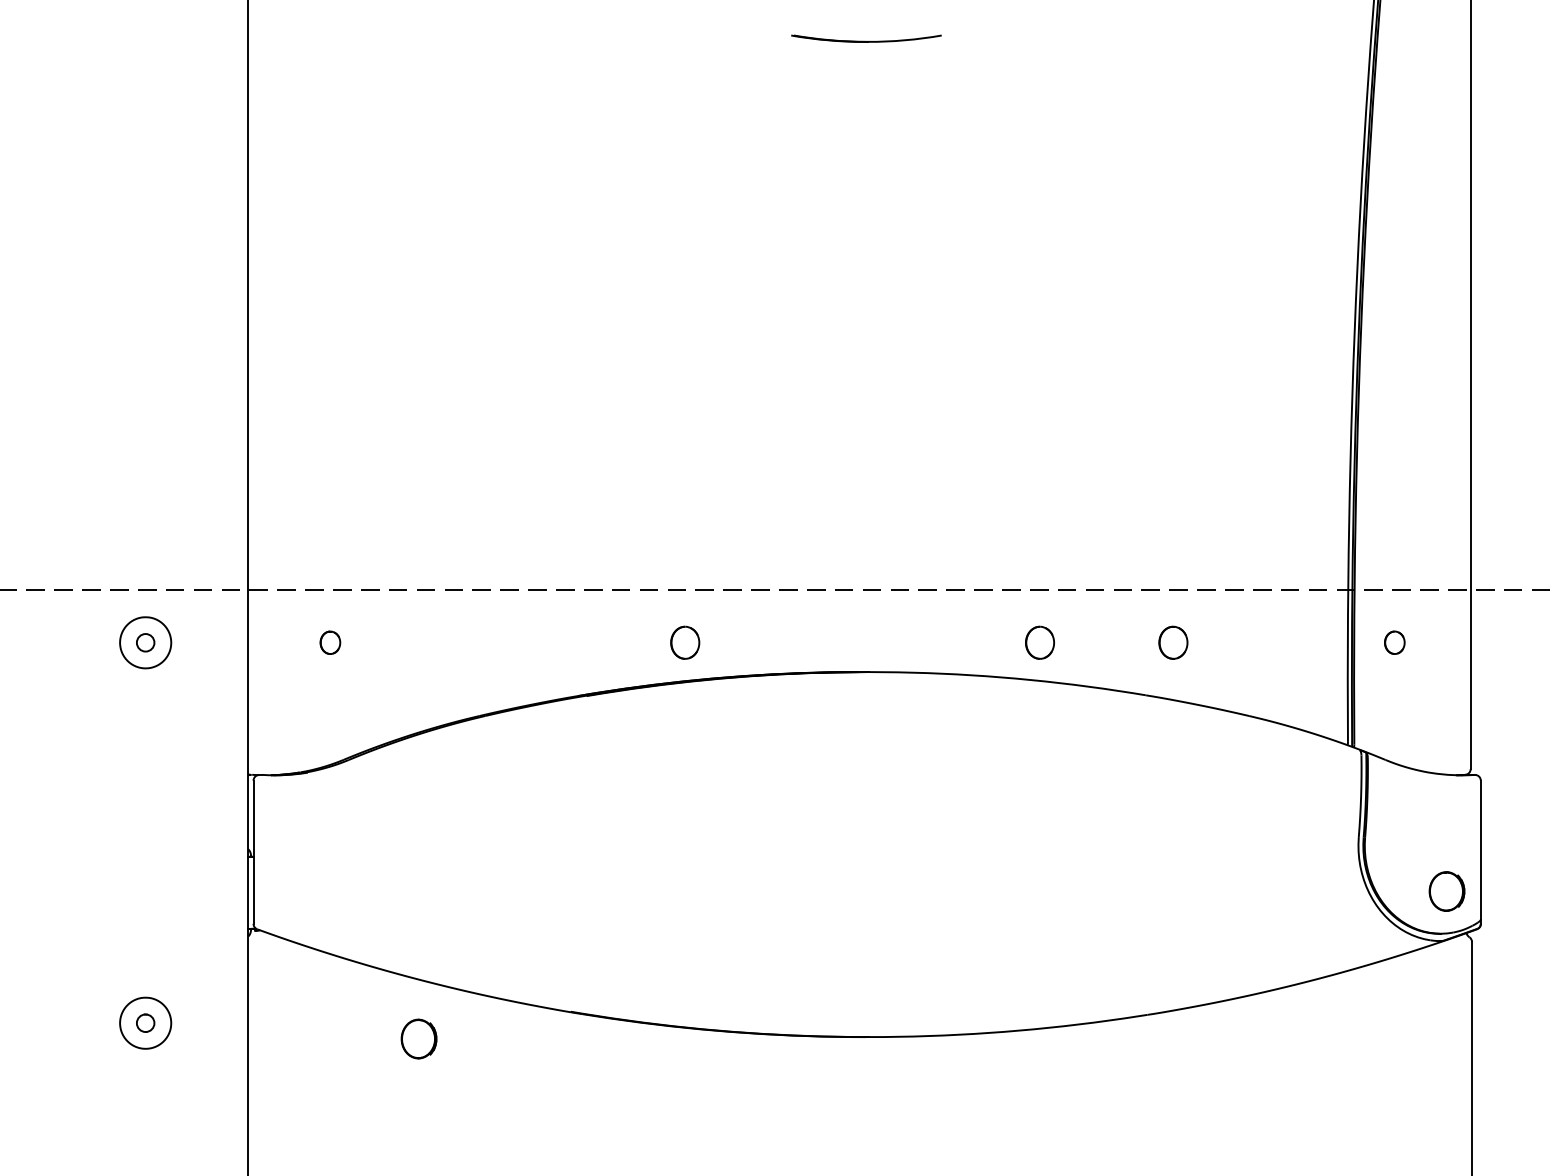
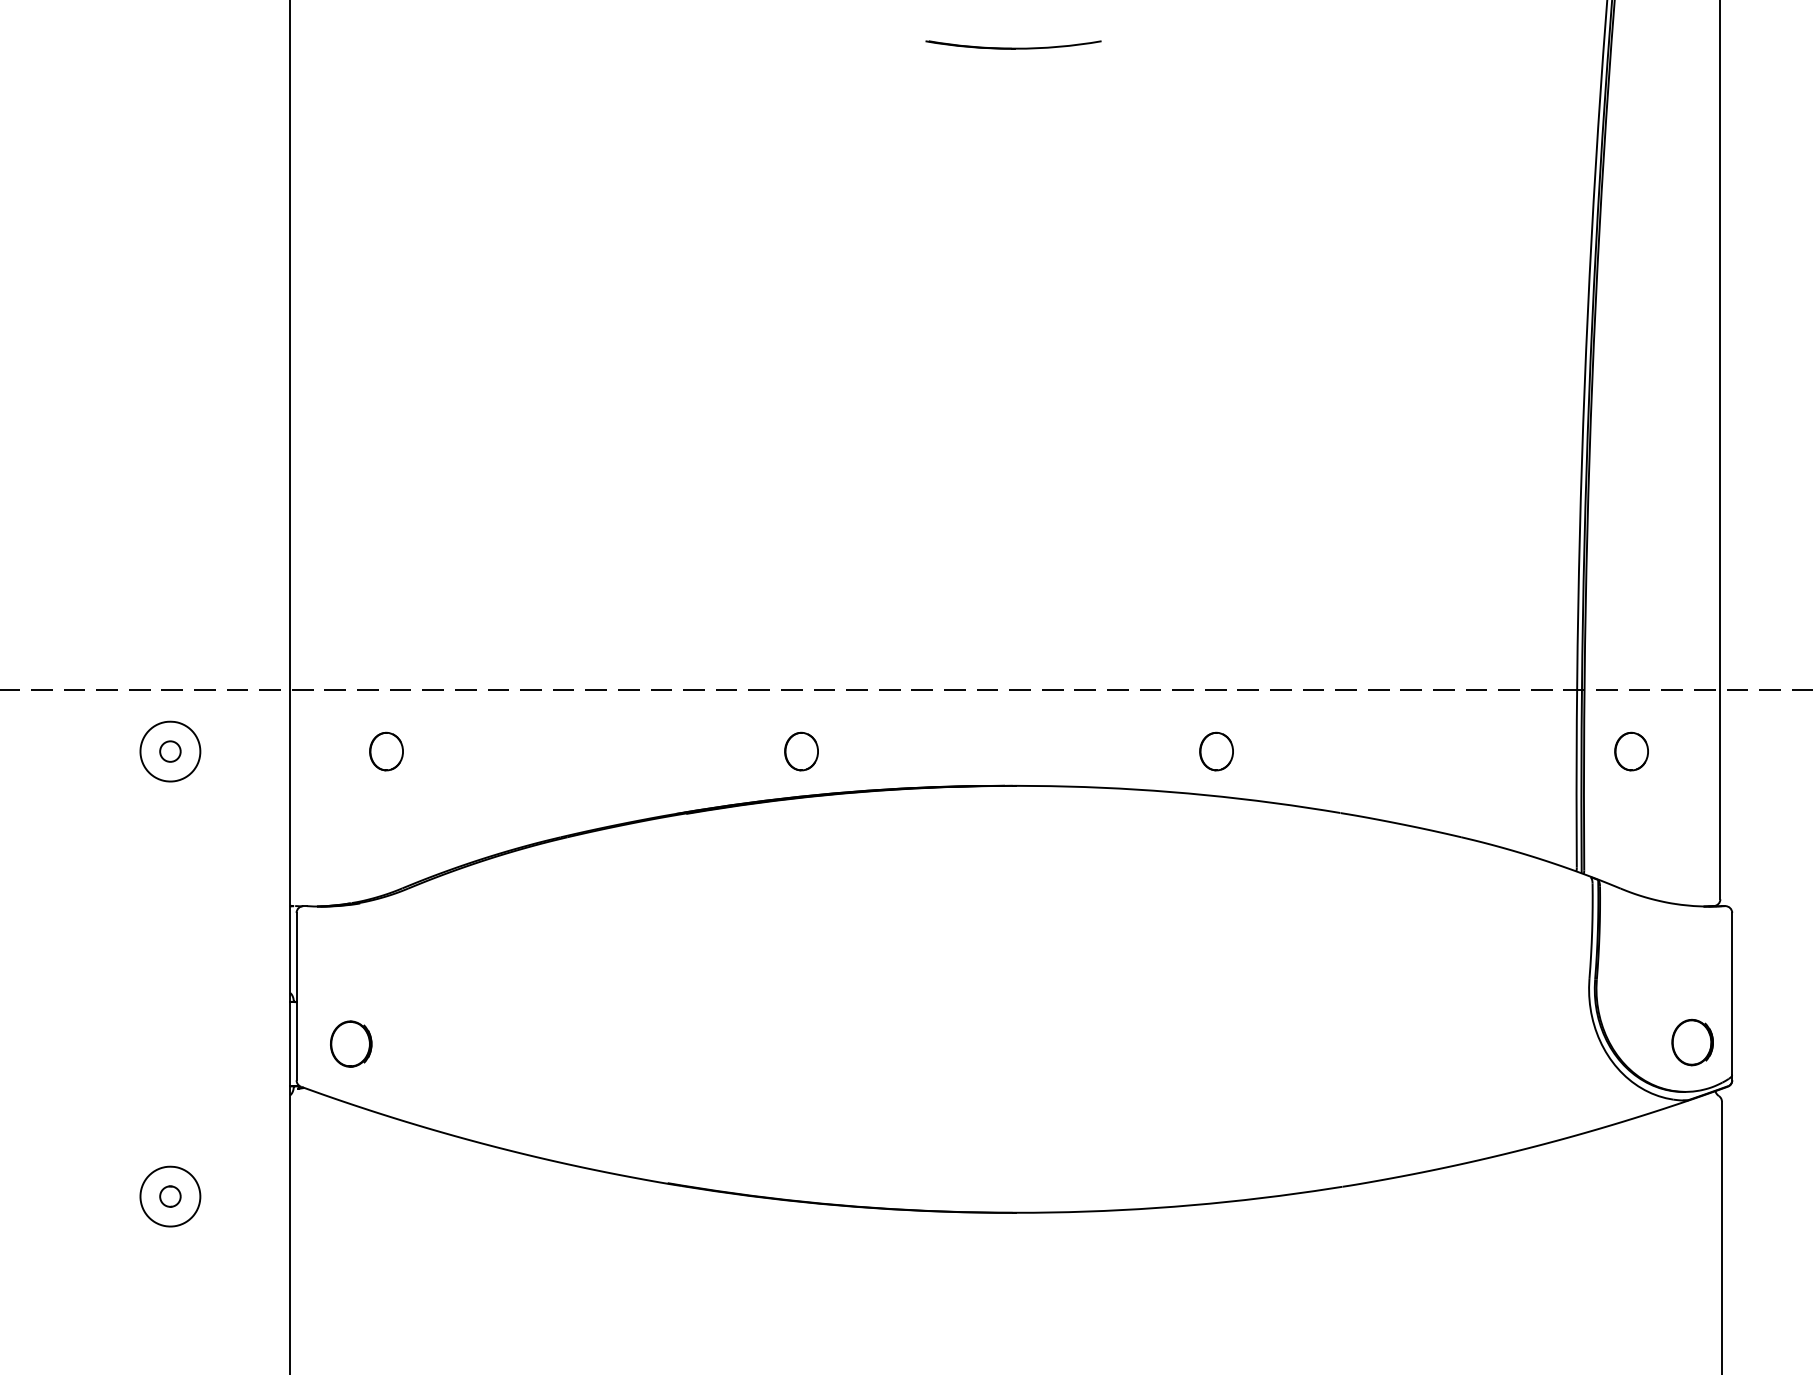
part: (330, 642) -> (386, 751), size x1.43
part: (1173, 642) -> (1372, 751), removed
part: (1394, 642) -> (1631, 751), size x1.43
part: (419, 1038) -> (351, 1043), moved

